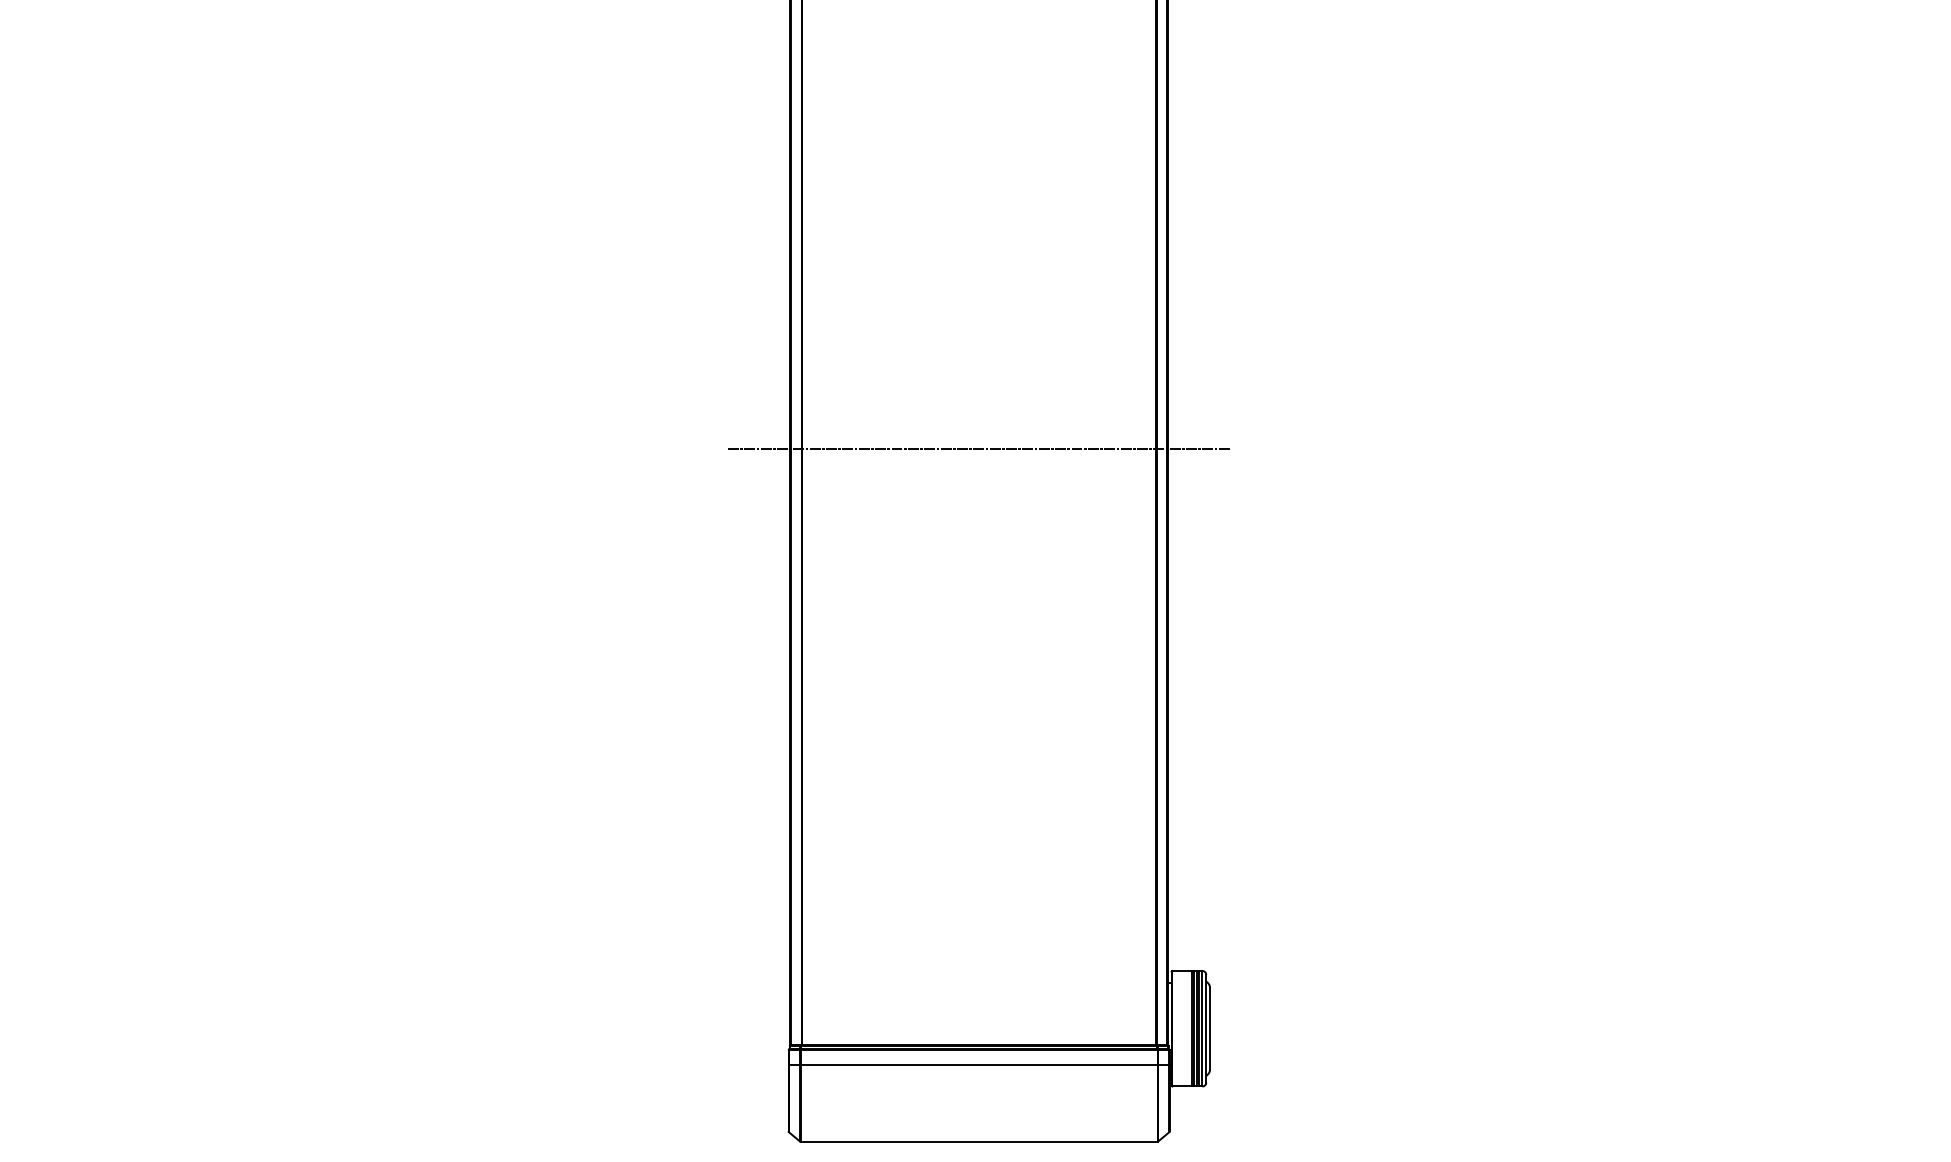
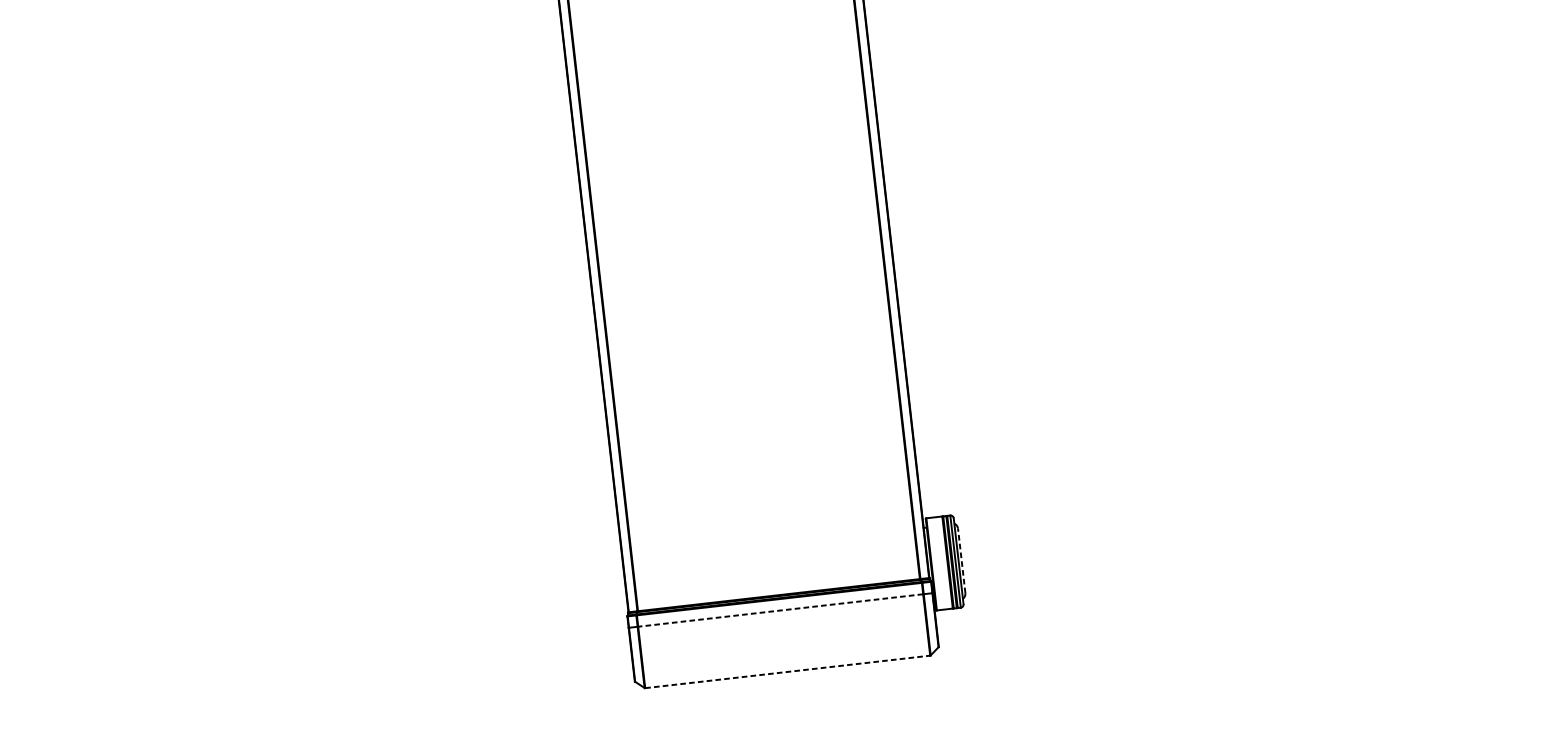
line: (978, 448) -> (724, 119), removed
line: (1210, 1028) -> (962, 560), solid -> dashed
line: (979, 1064) -> (781, 610), solid -> dashed
line: (979, 1141) -> (788, 671), solid -> dashed

